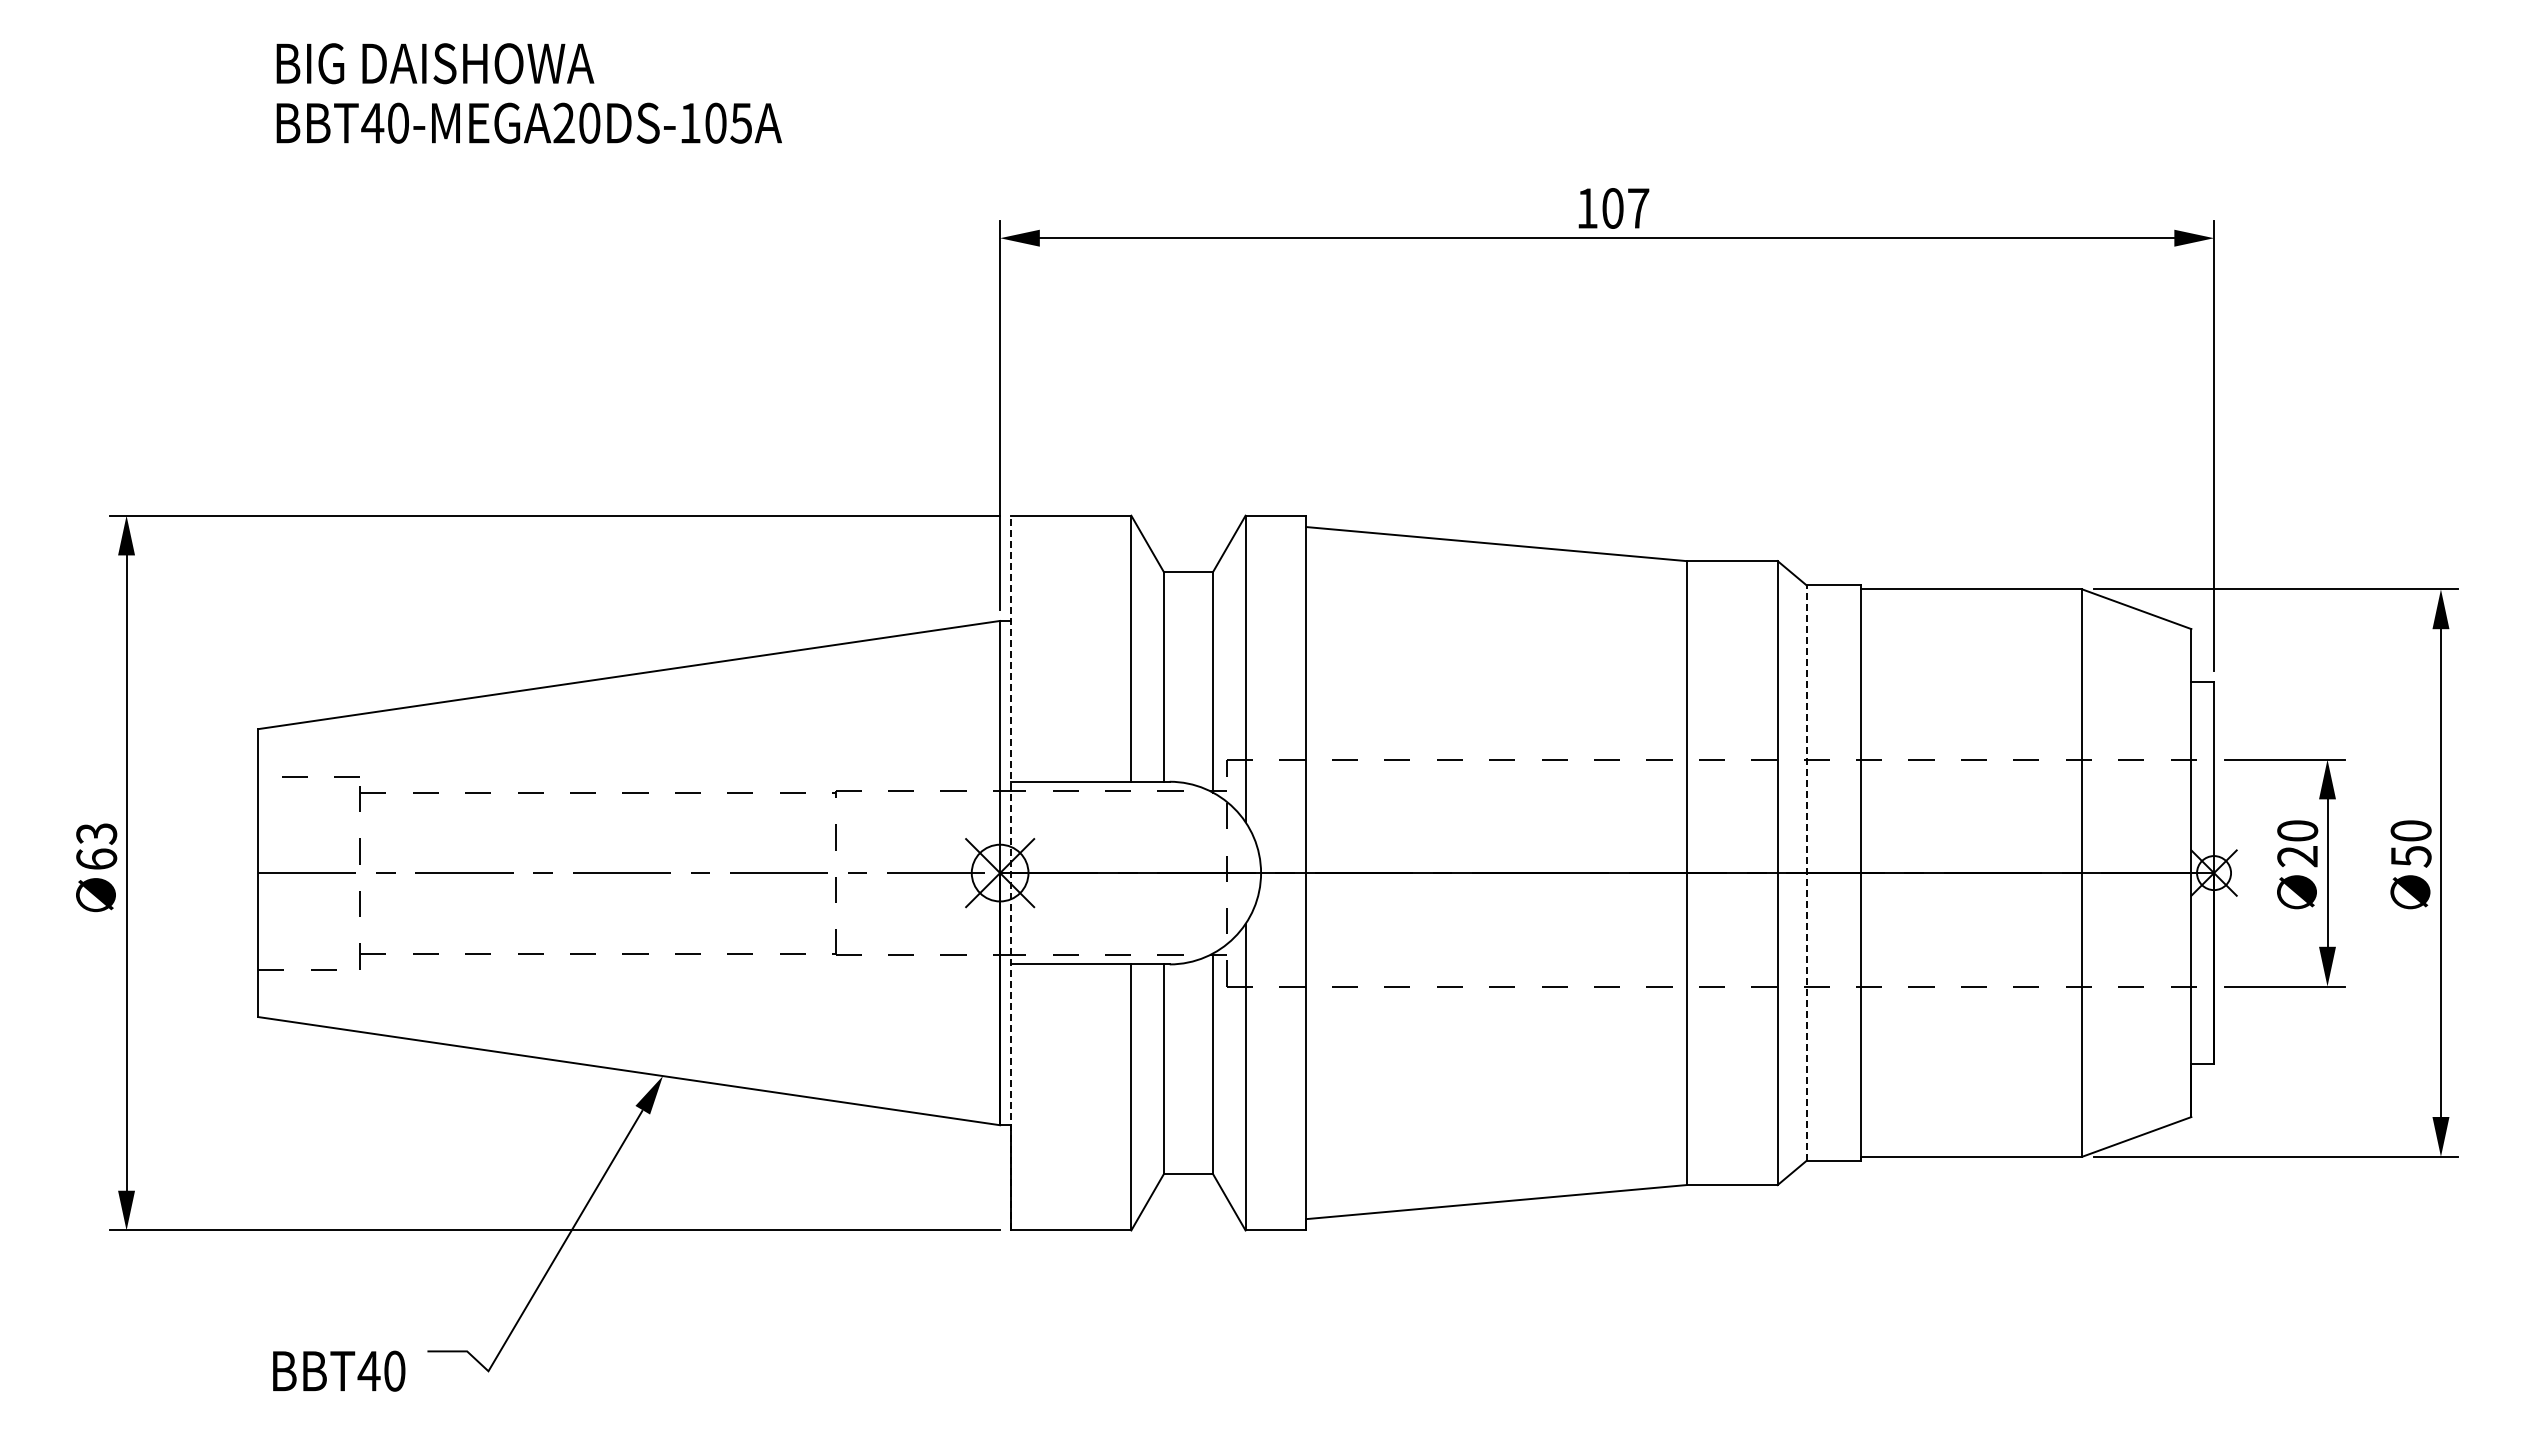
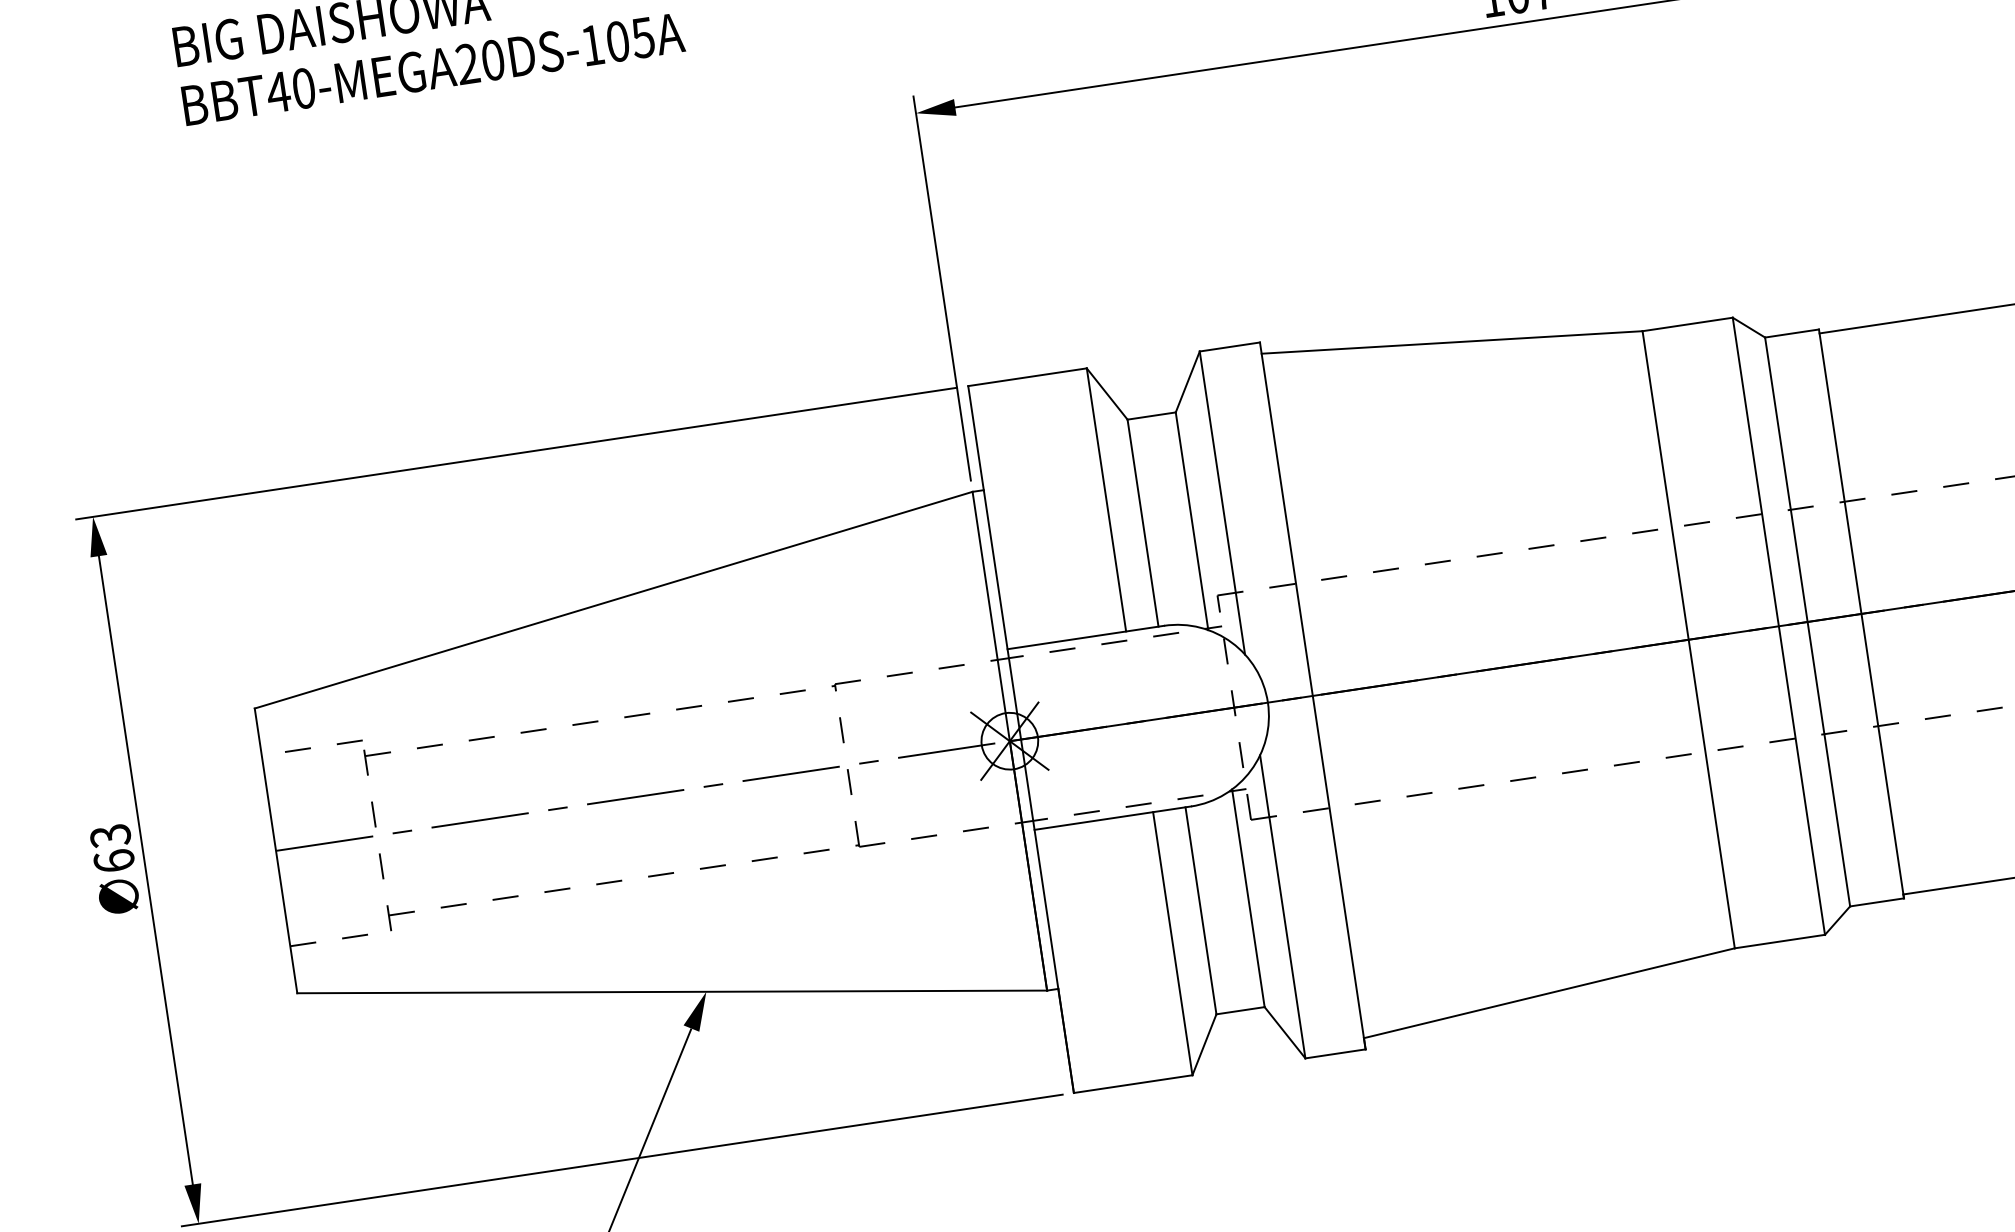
line: (1011, 872) -> (1021, 738), dashed -> solid
line: (1806, 873) -> (1807, 622), dashed -> solid

